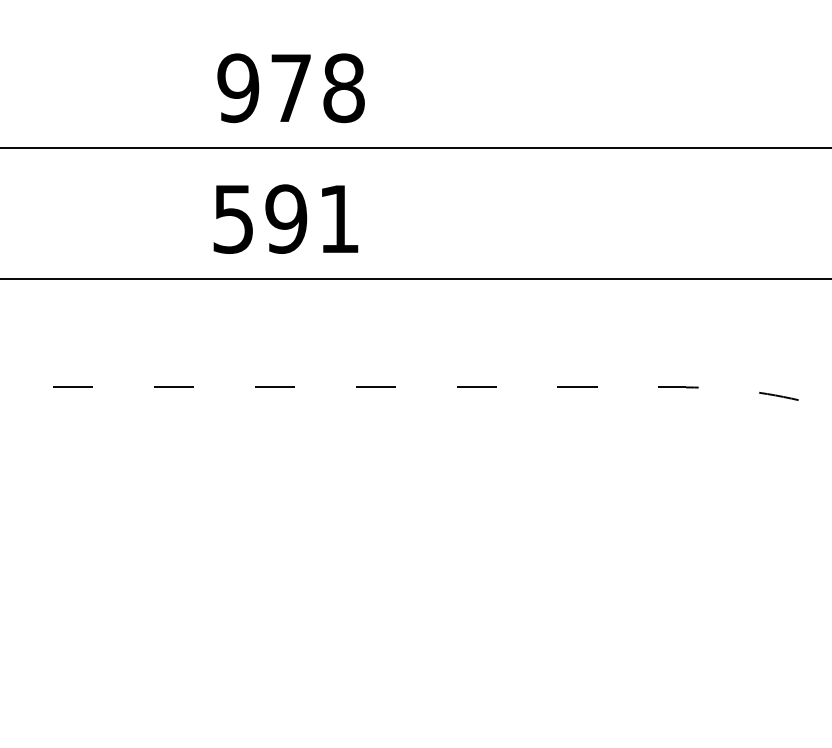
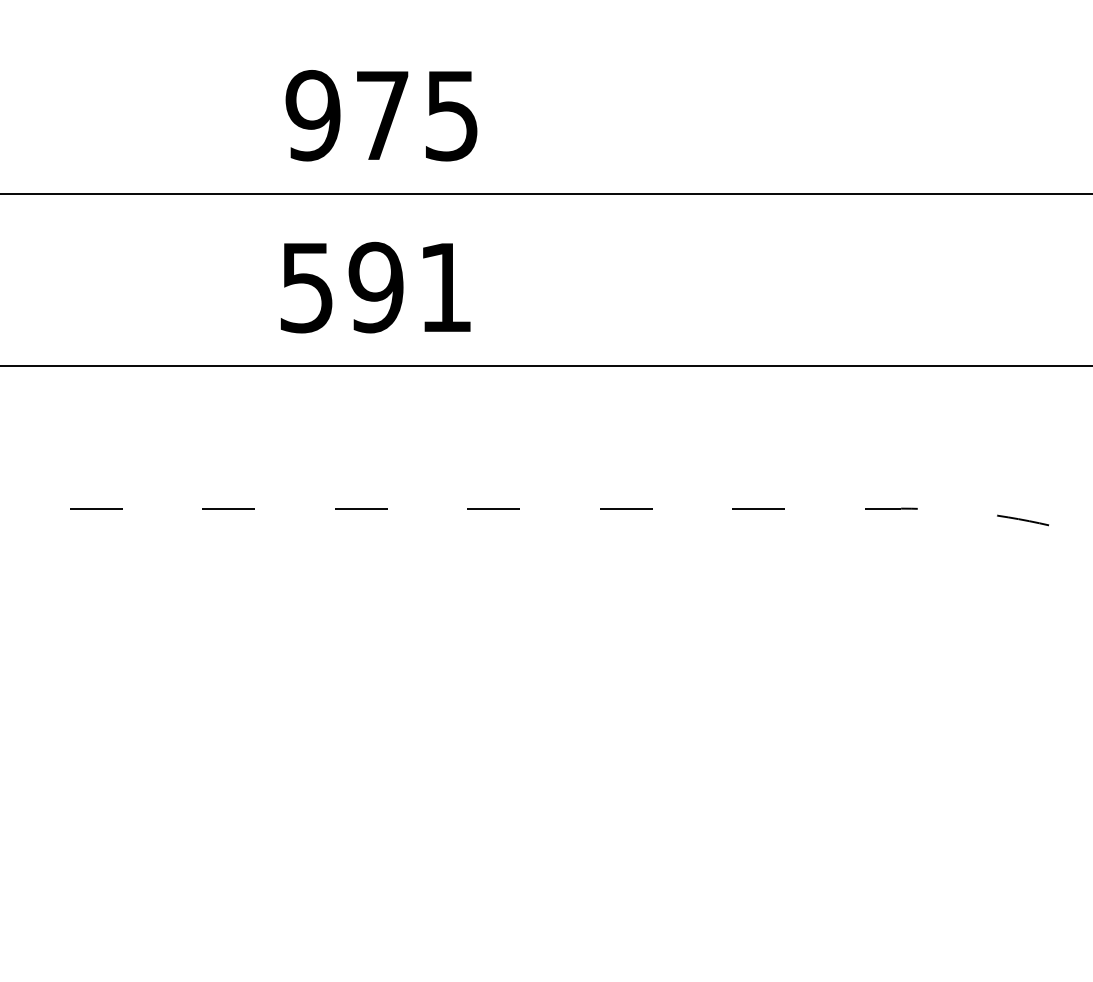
text: (343, 88) -> (451, 116), 978 -> 975

